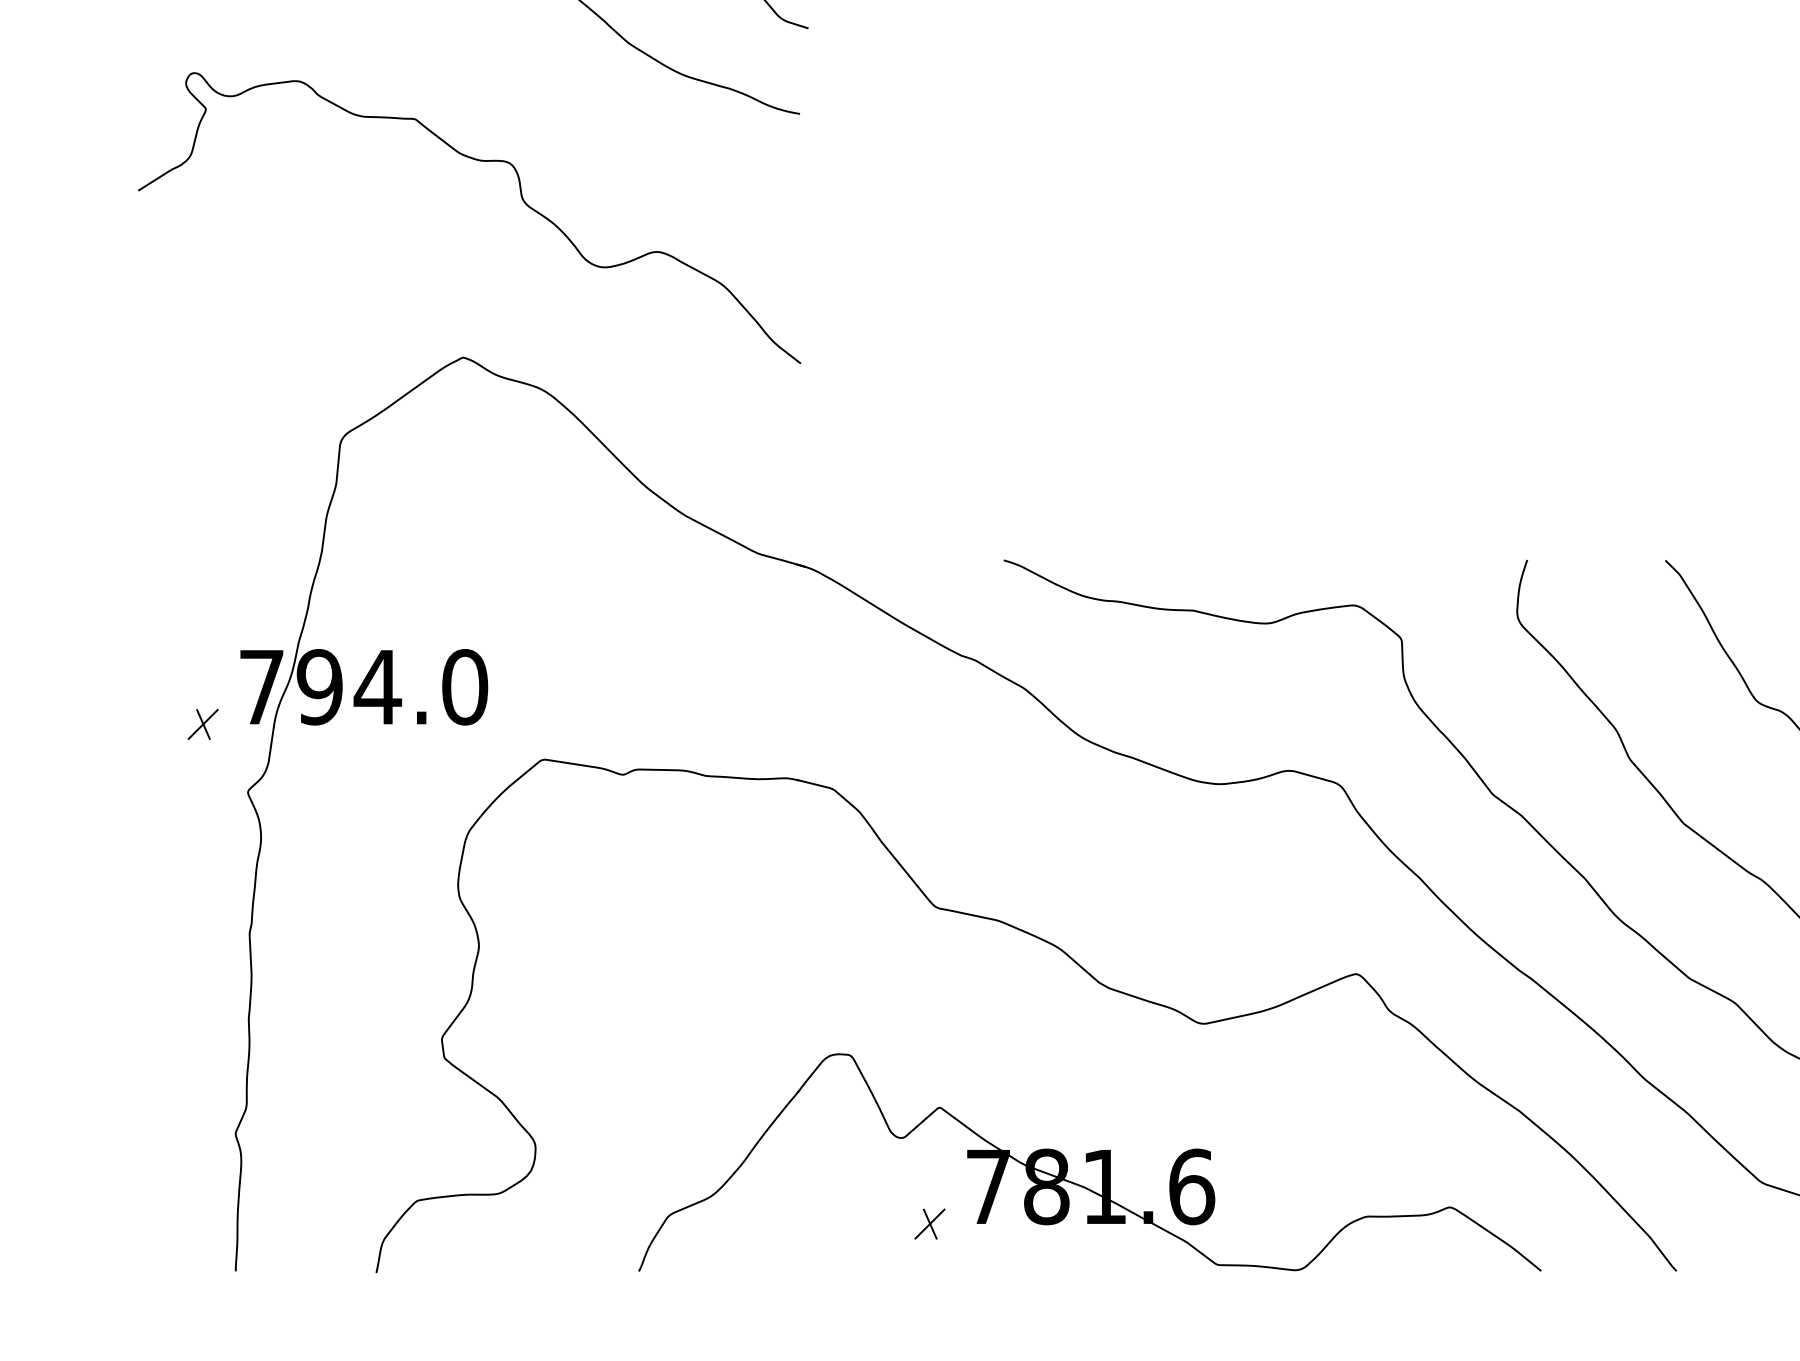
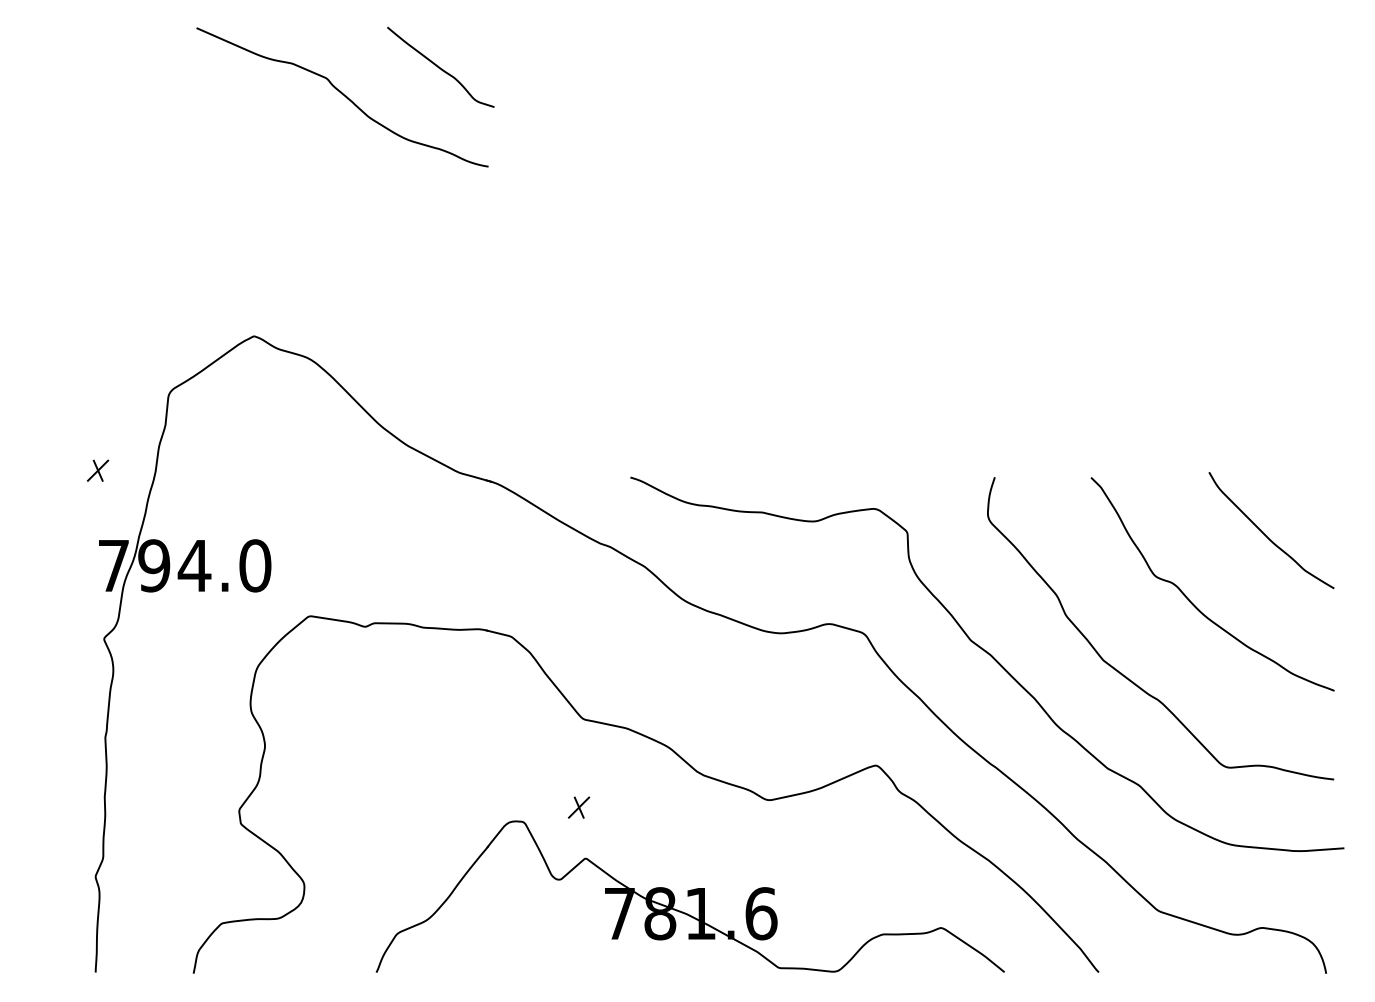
curve: (521, 199) -> (294, 226), removed
part: (202, 724) -> (97, 470), moved
part: (929, 1223) -> (578, 807), moved

